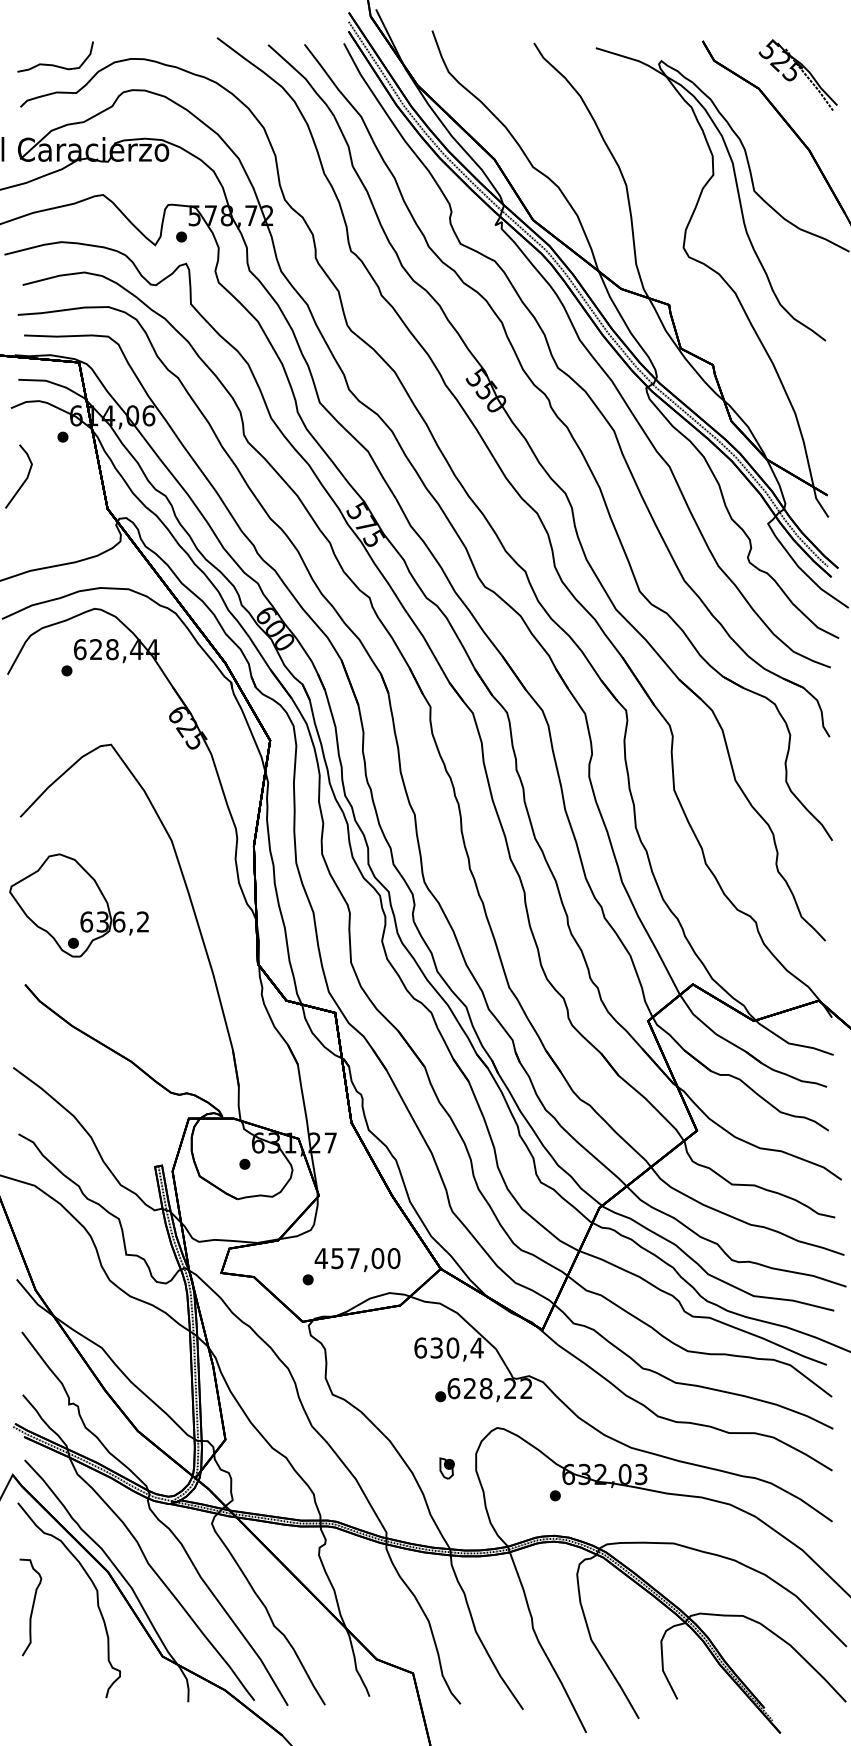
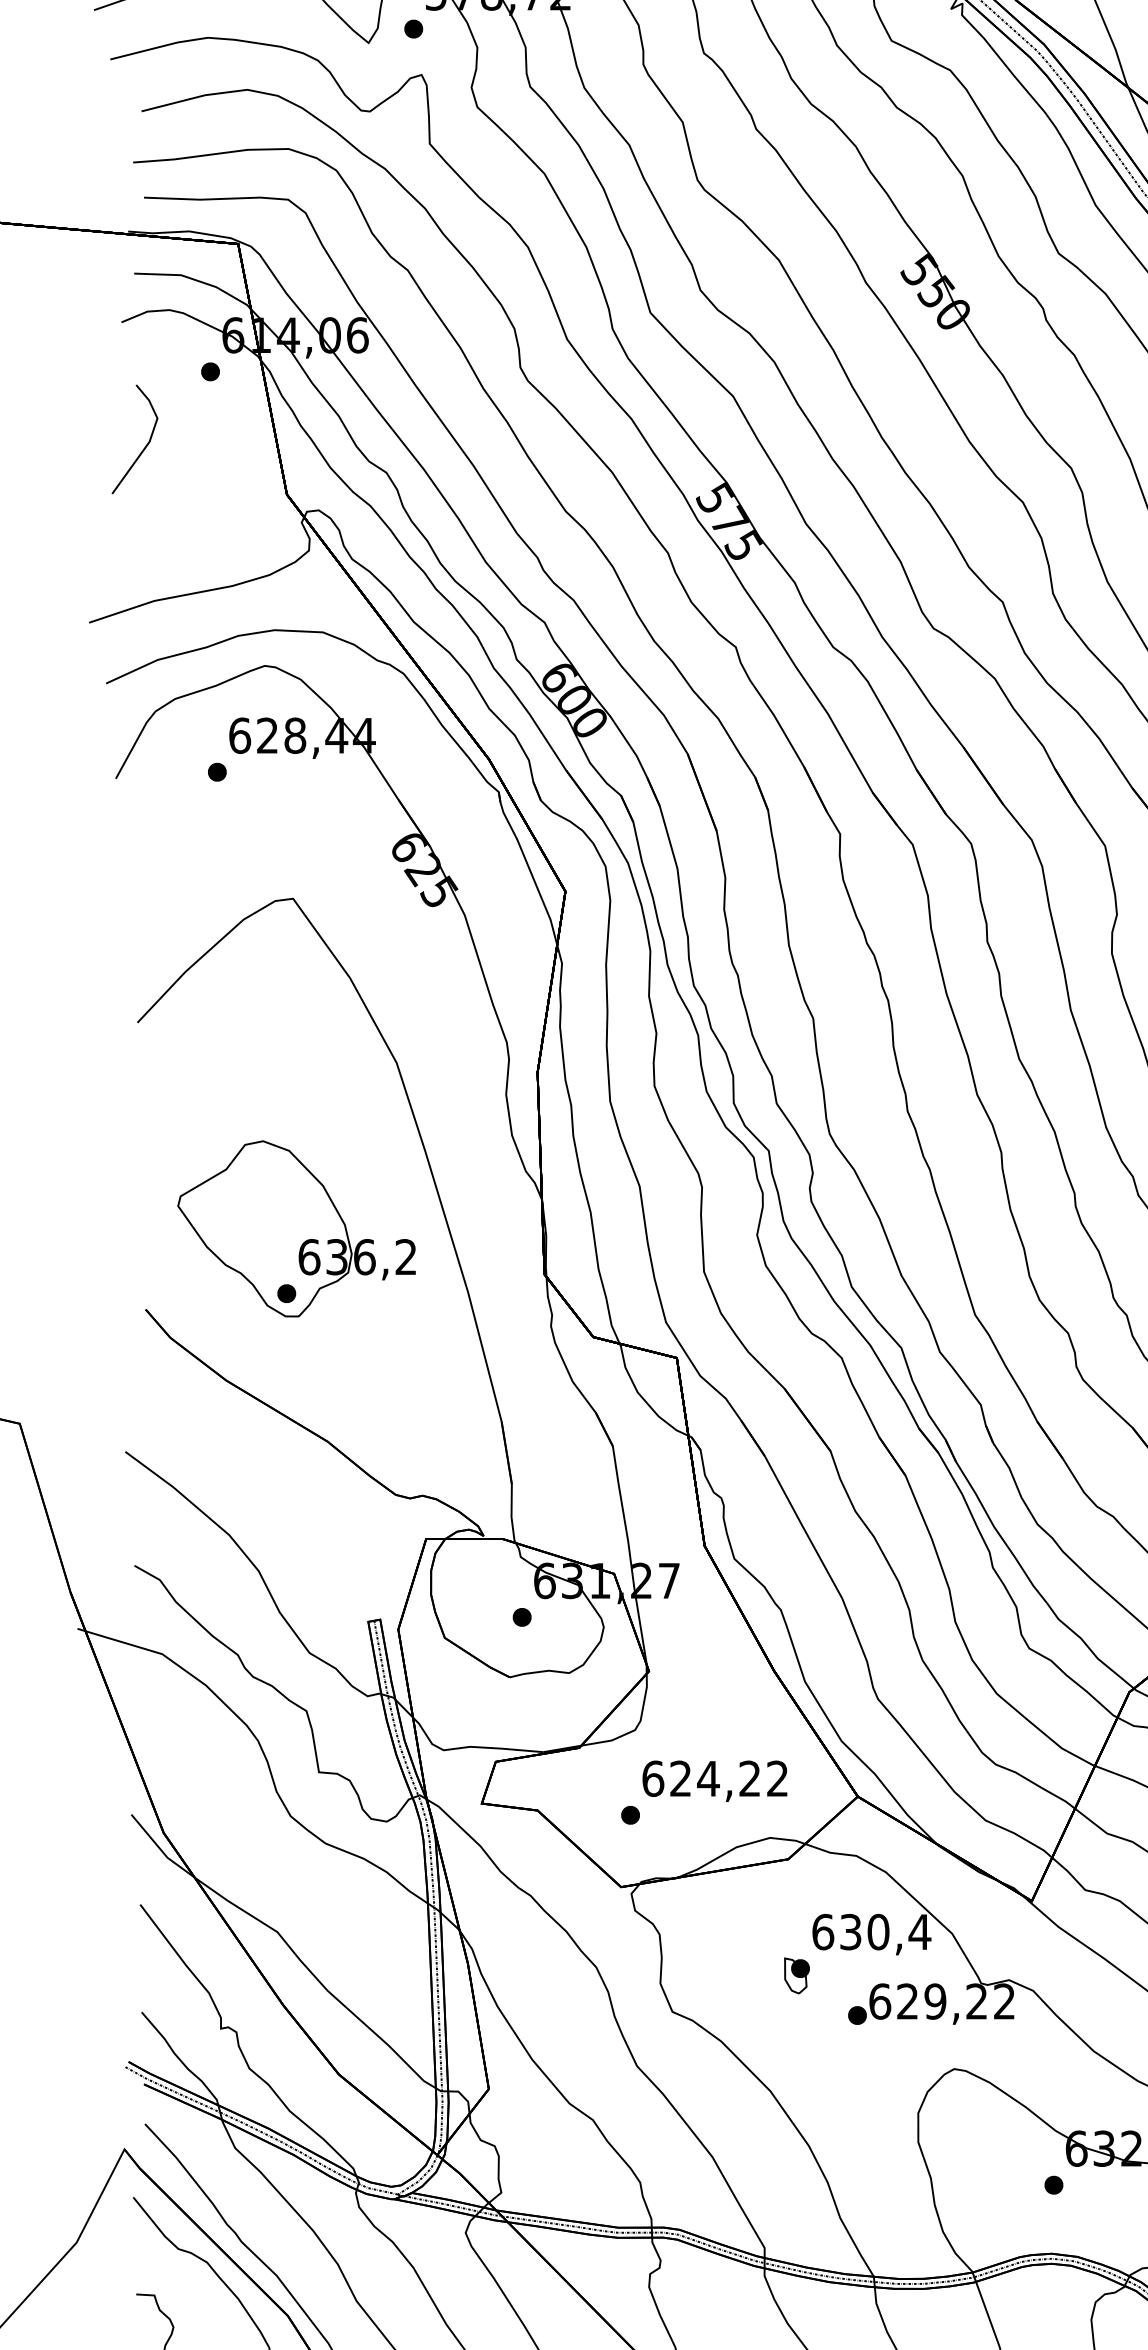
part: (78, 905) -> (295, 1228), moved
text: (357, 1258) -> (715, 1778), 457,00 -> 624,22
text: (485, 1388) -> (934, 2001), 628,22 -> 629,22
part: (446, 1468) -> (795, 1975), moved

